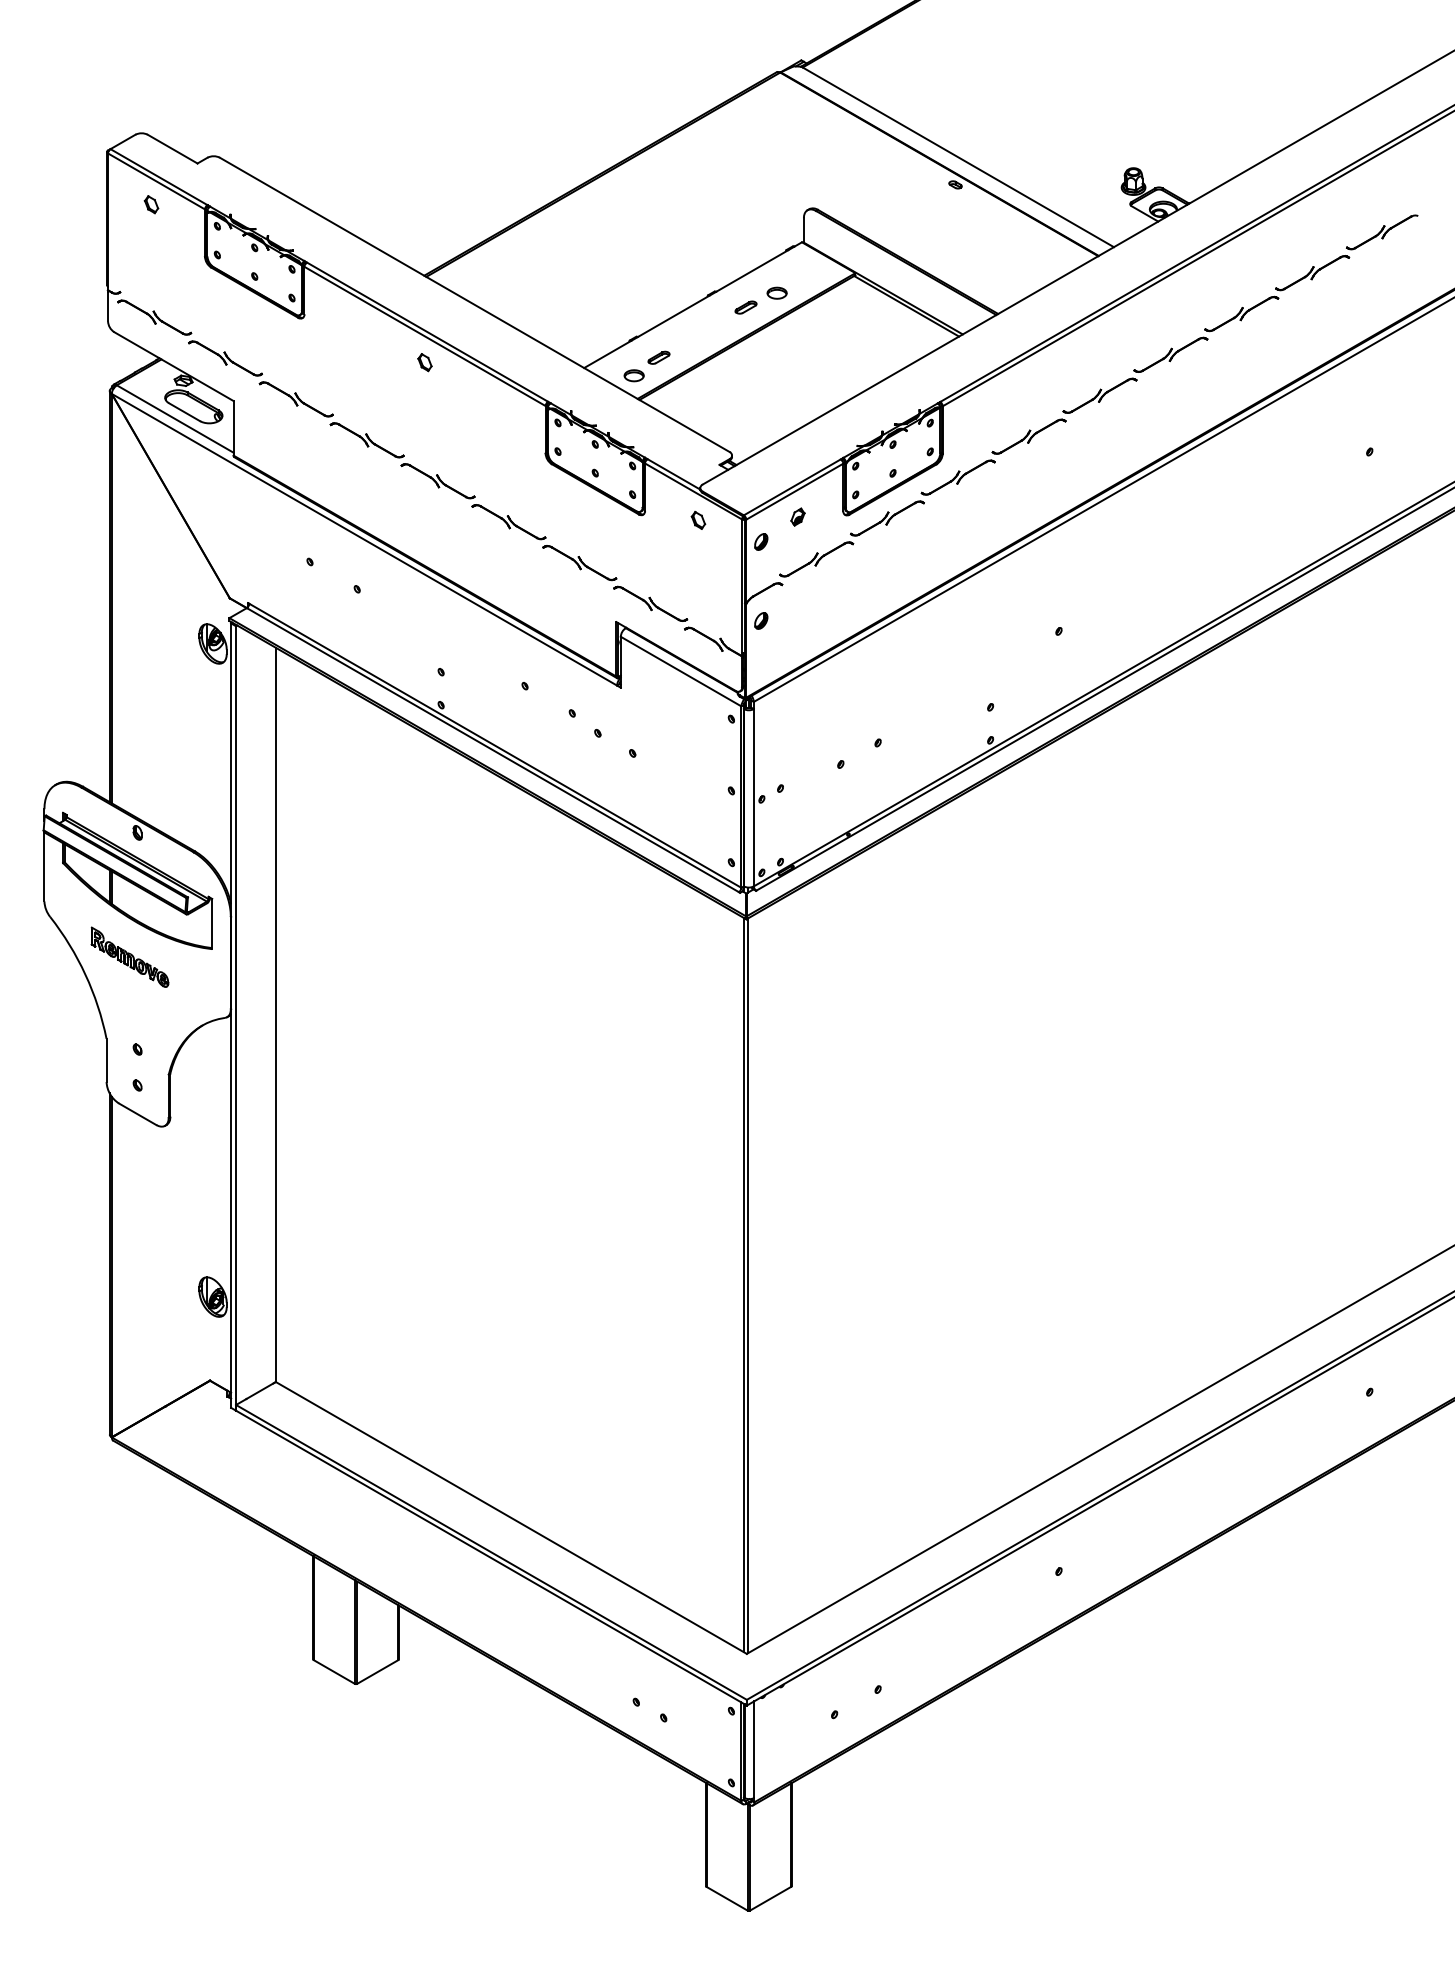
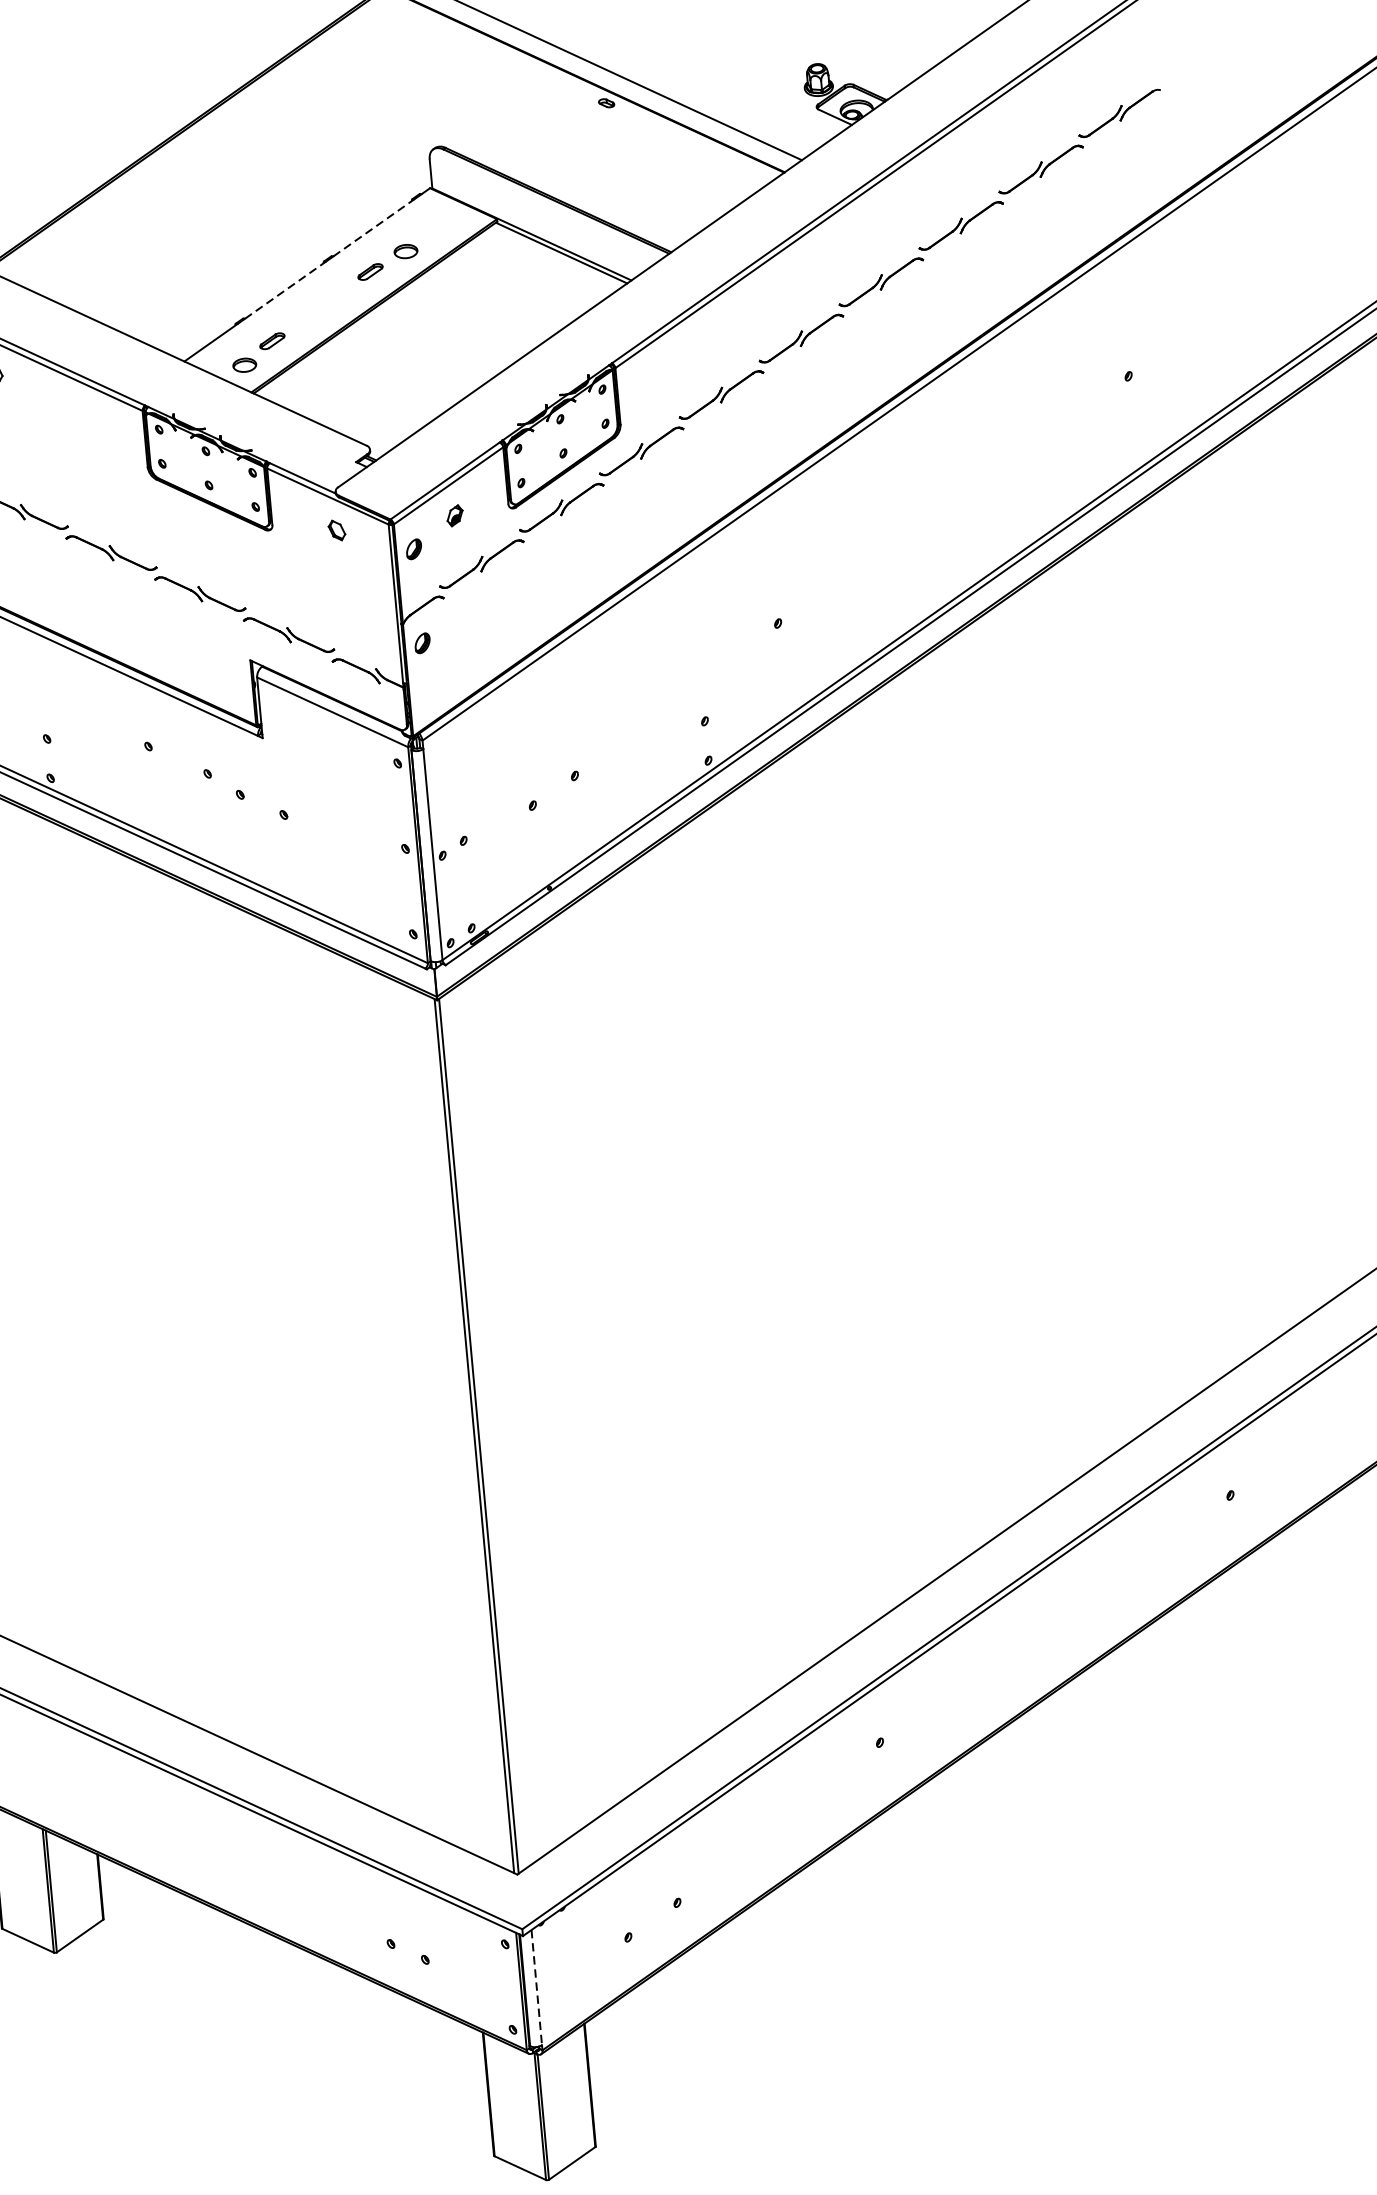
line: (752, 271) -> (374, 228), solid -> dashed
line: (673, 316) -> (285, 290), solid -> dashed
line: (754, 1750) -> (536, 1988), solid -> dashed

